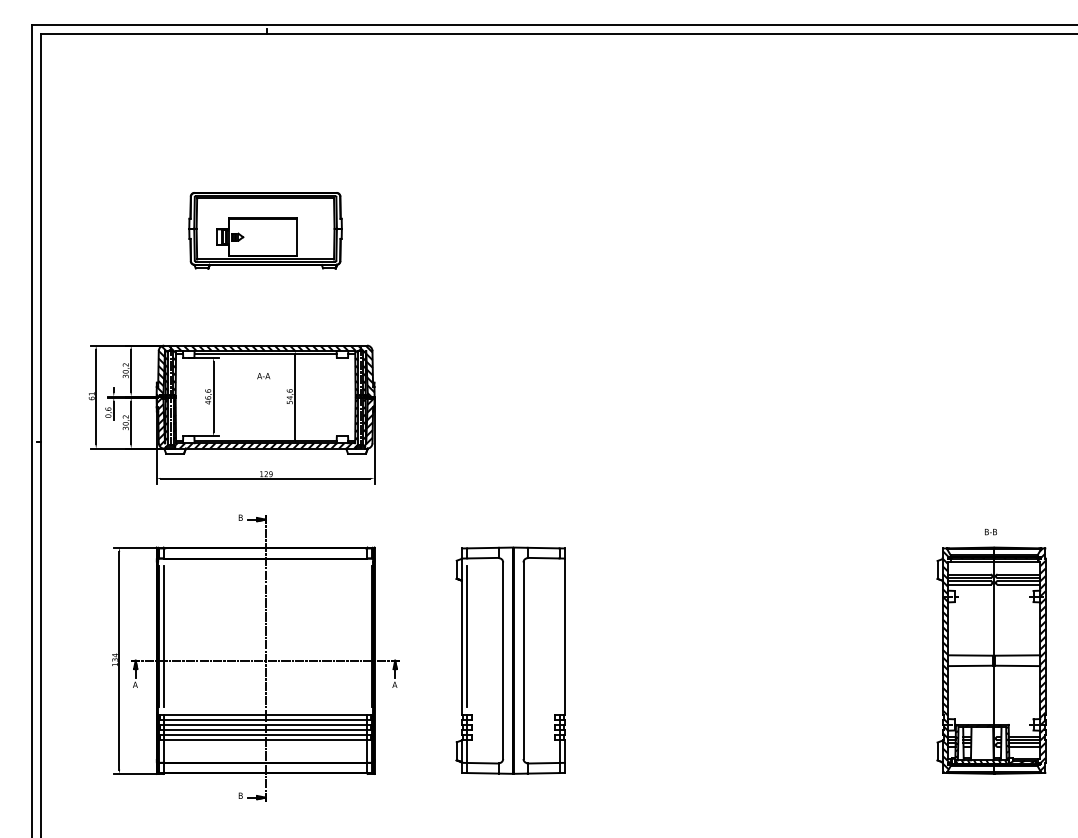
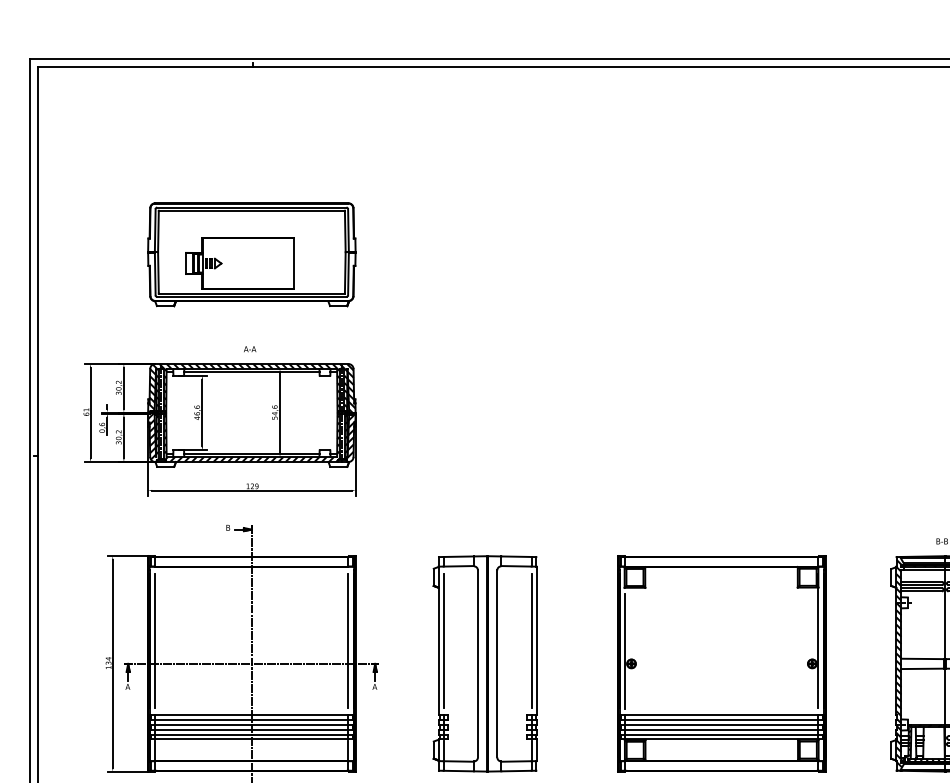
part: (265, 230) -> (251, 254), size x1.43
text: (263, 376) -> (249, 349), moved
line: (367, 636) -> (348, 640), added
line: (559, 636) -> (531, 640), added
part: (759, 660) -> (721, 663), added

